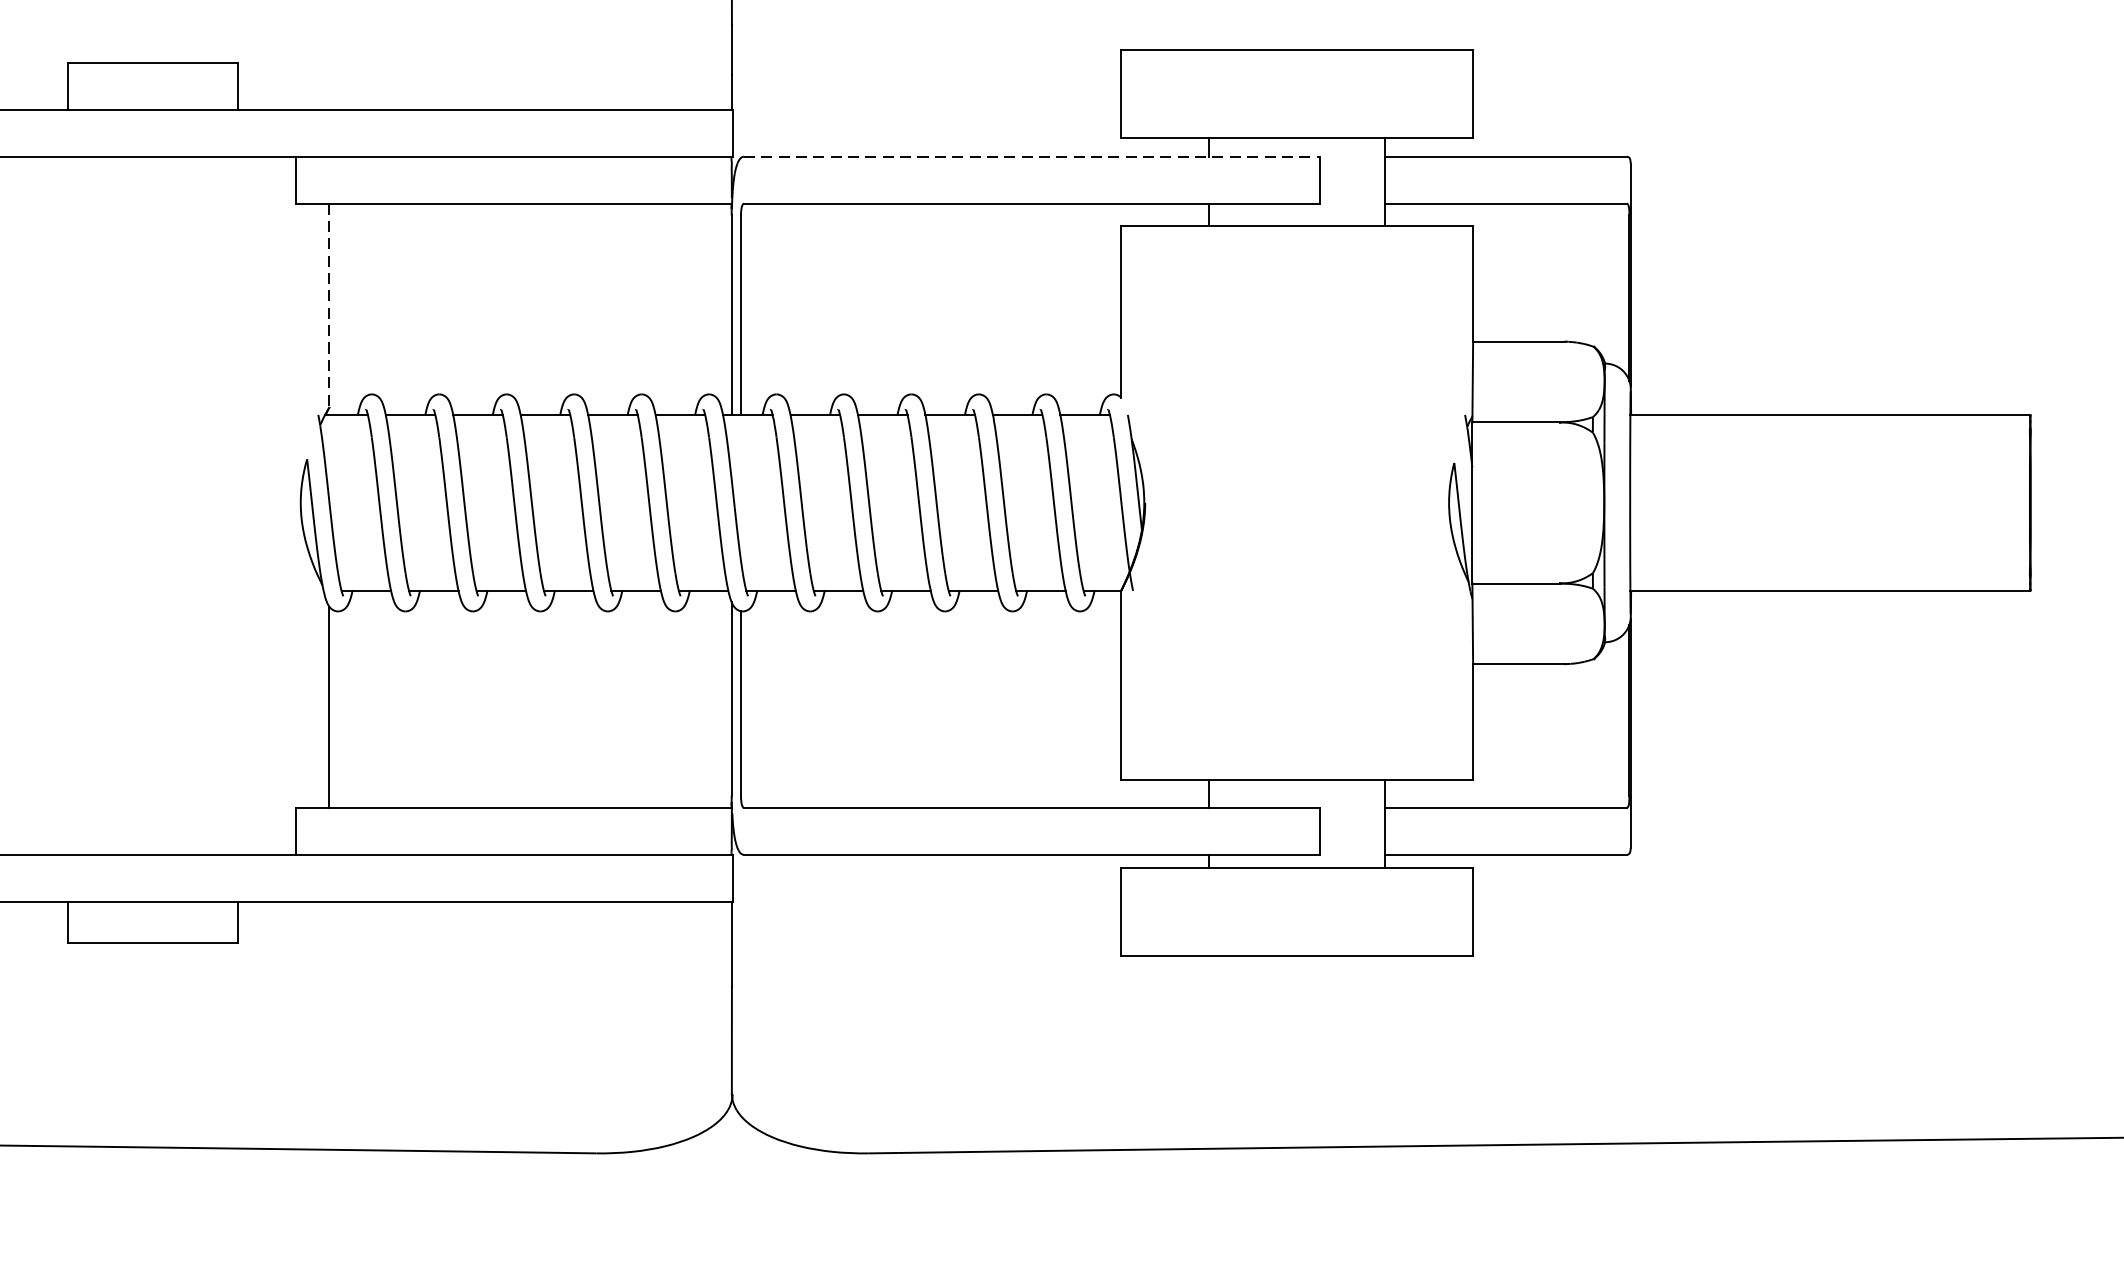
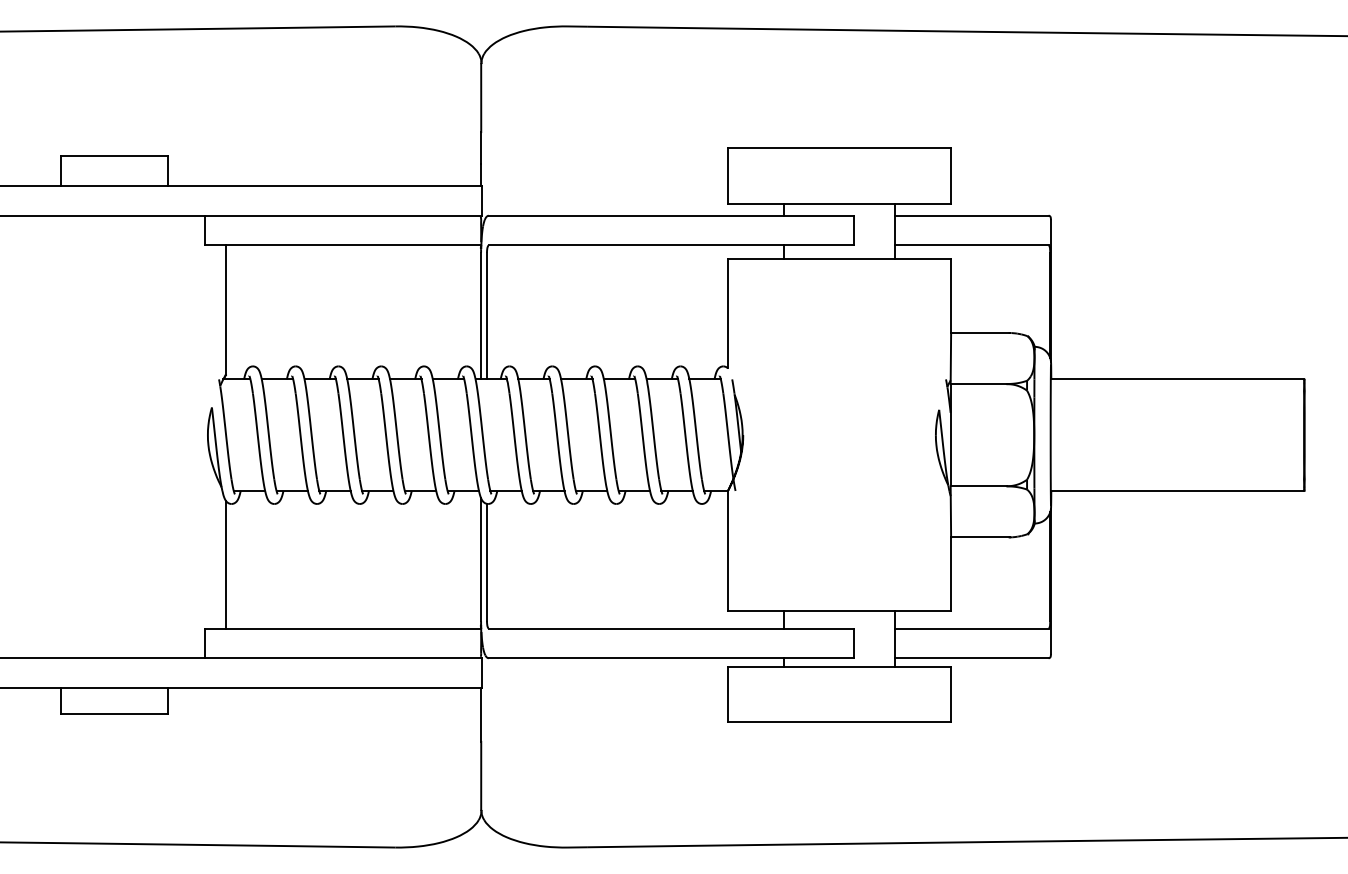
line: (1032, 156) -> (671, 215), dashed -> solid
line: (328, 306) -> (225, 310), dashed -> solid

